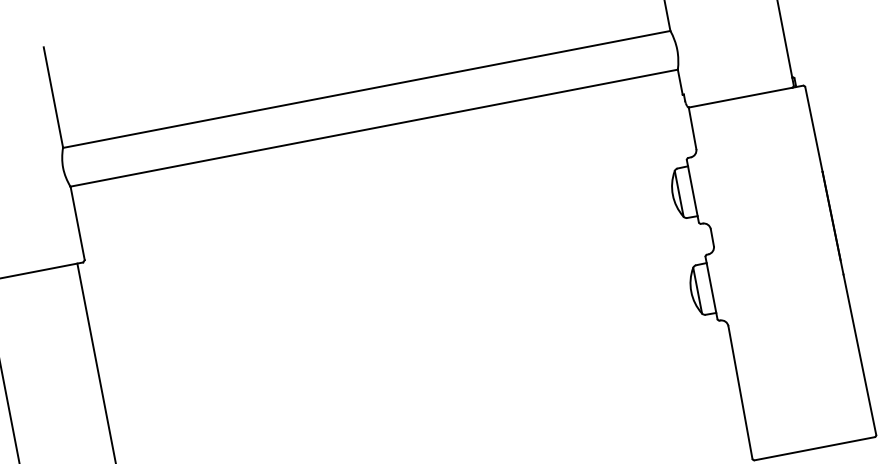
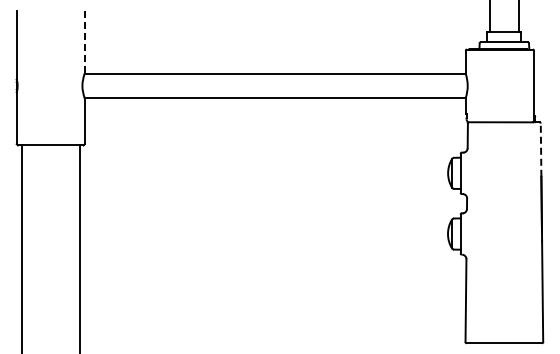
line: (53, 98) -> (84, 42), solid -> dashed
line: (814, 129) -> (541, 150), solid -> dashed

